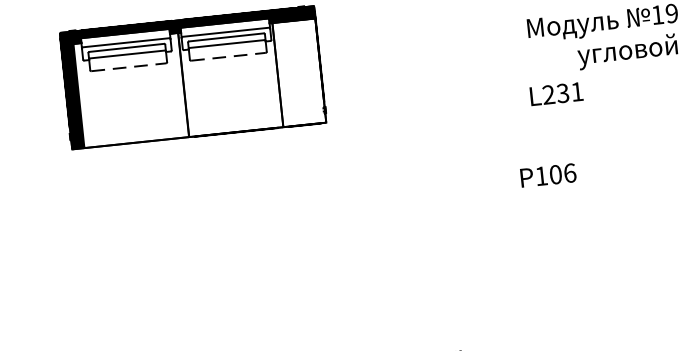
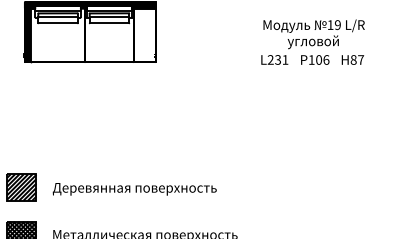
line: (228, 57) -> (109, 23), dashed -> solid
line: (129, 67) -> (58, 23), dashed -> solid
text: (548, 174) -> (315, 59), moved

